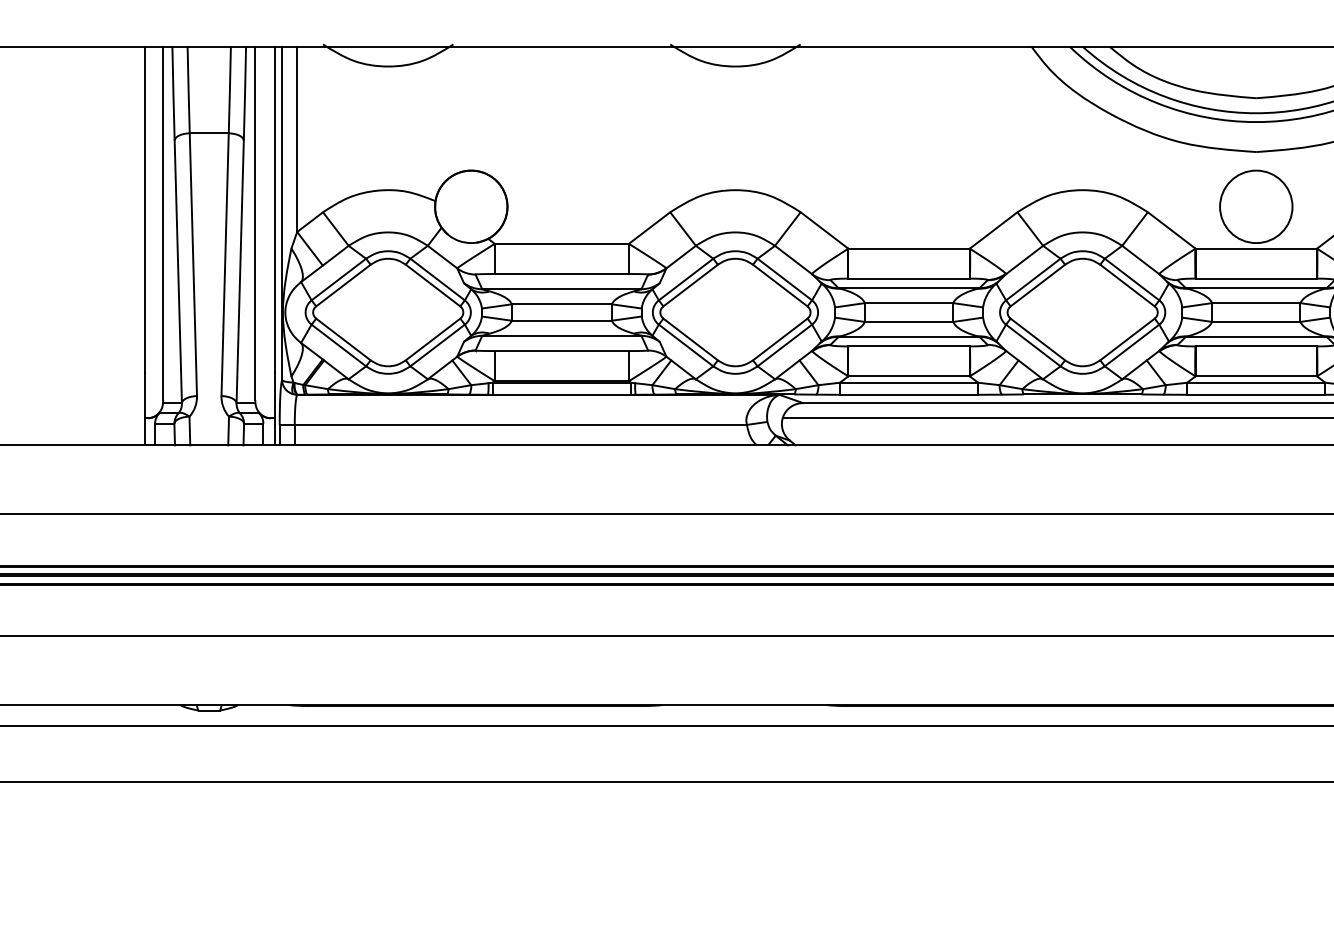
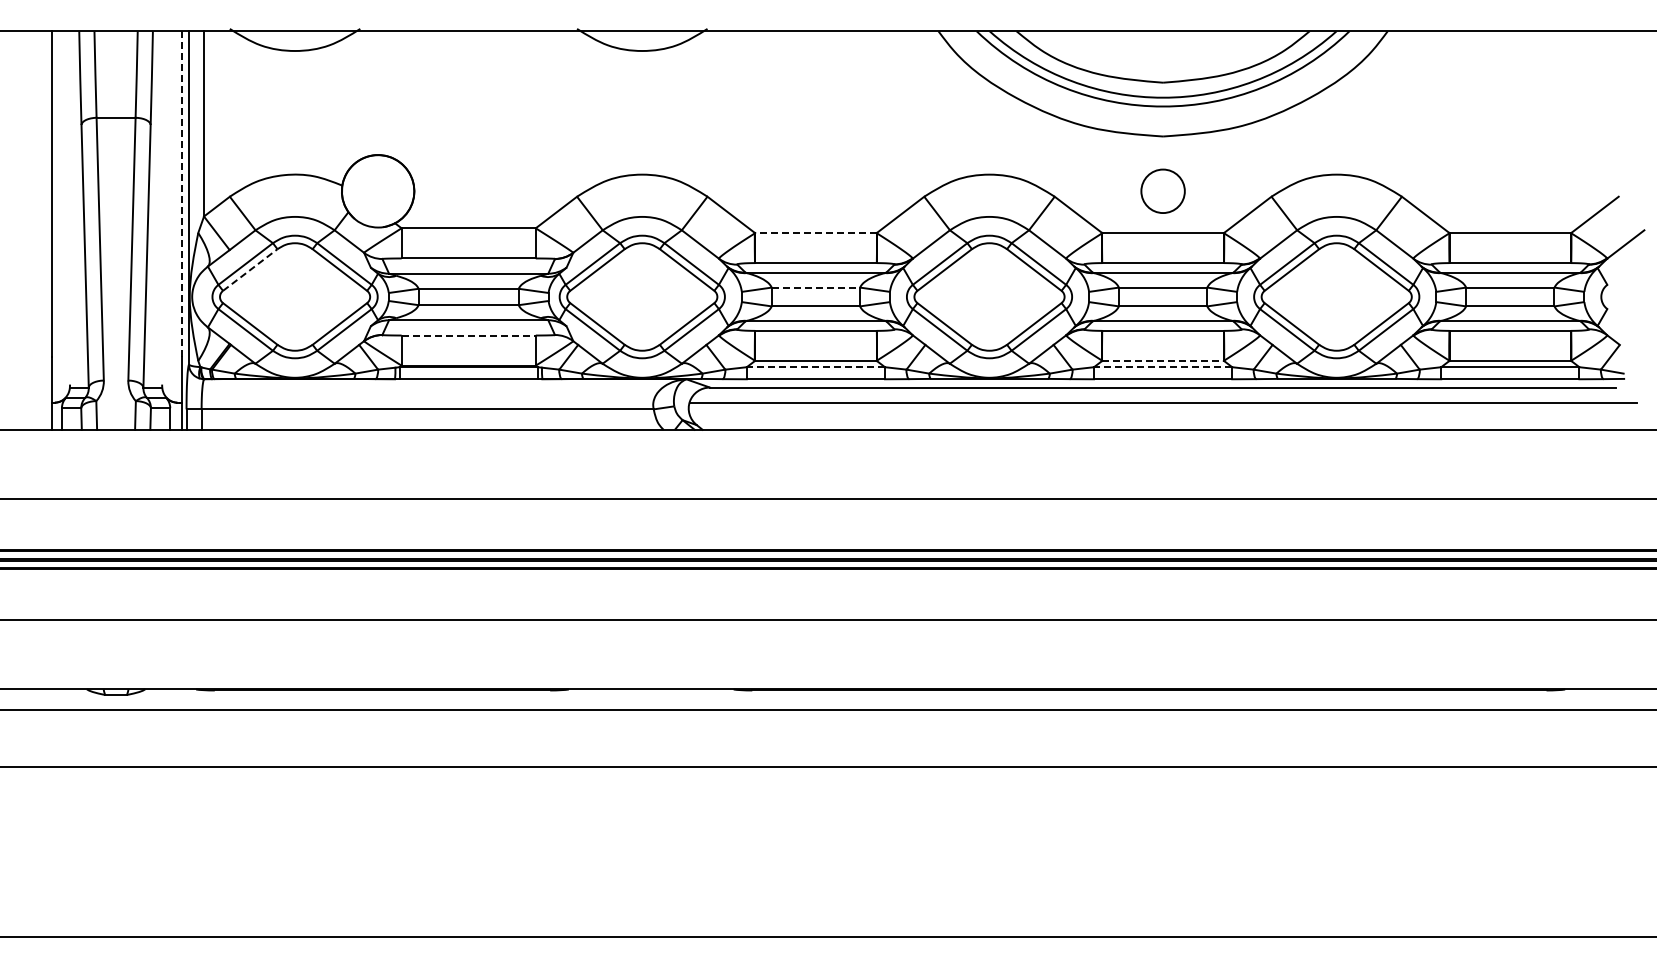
circle: (1255, 207) -> (1162, 191), size x0.6
line: (274, 210) -> (181, 194), solid -> dashed
line: (163, 223) -> (70, 207), removed
line: (255, 223) -> (162, 207), removed
line: (908, 249) -> (815, 233), solid -> dashed
line: (343, 285) -> (250, 269), solid -> dashed
line: (909, 303) -> (816, 287), solid -> dashed
line: (562, 351) -> (469, 335), solid -> dashed
line: (1256, 376) -> (1163, 360), solid -> dashed
line: (908, 383) -> (815, 367), solid -> dashed
line: (1255, 383) -> (1162, 367), solid -> dashed

